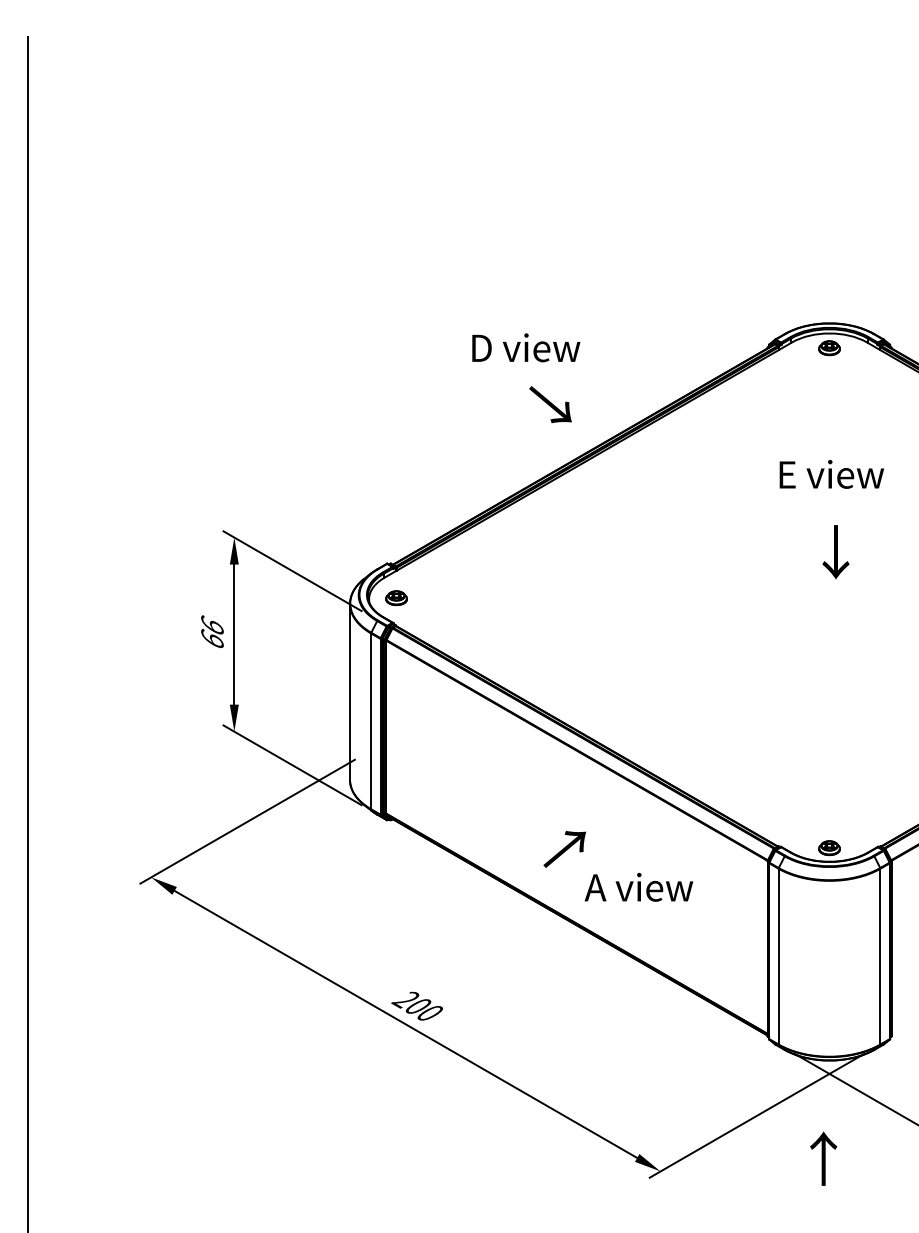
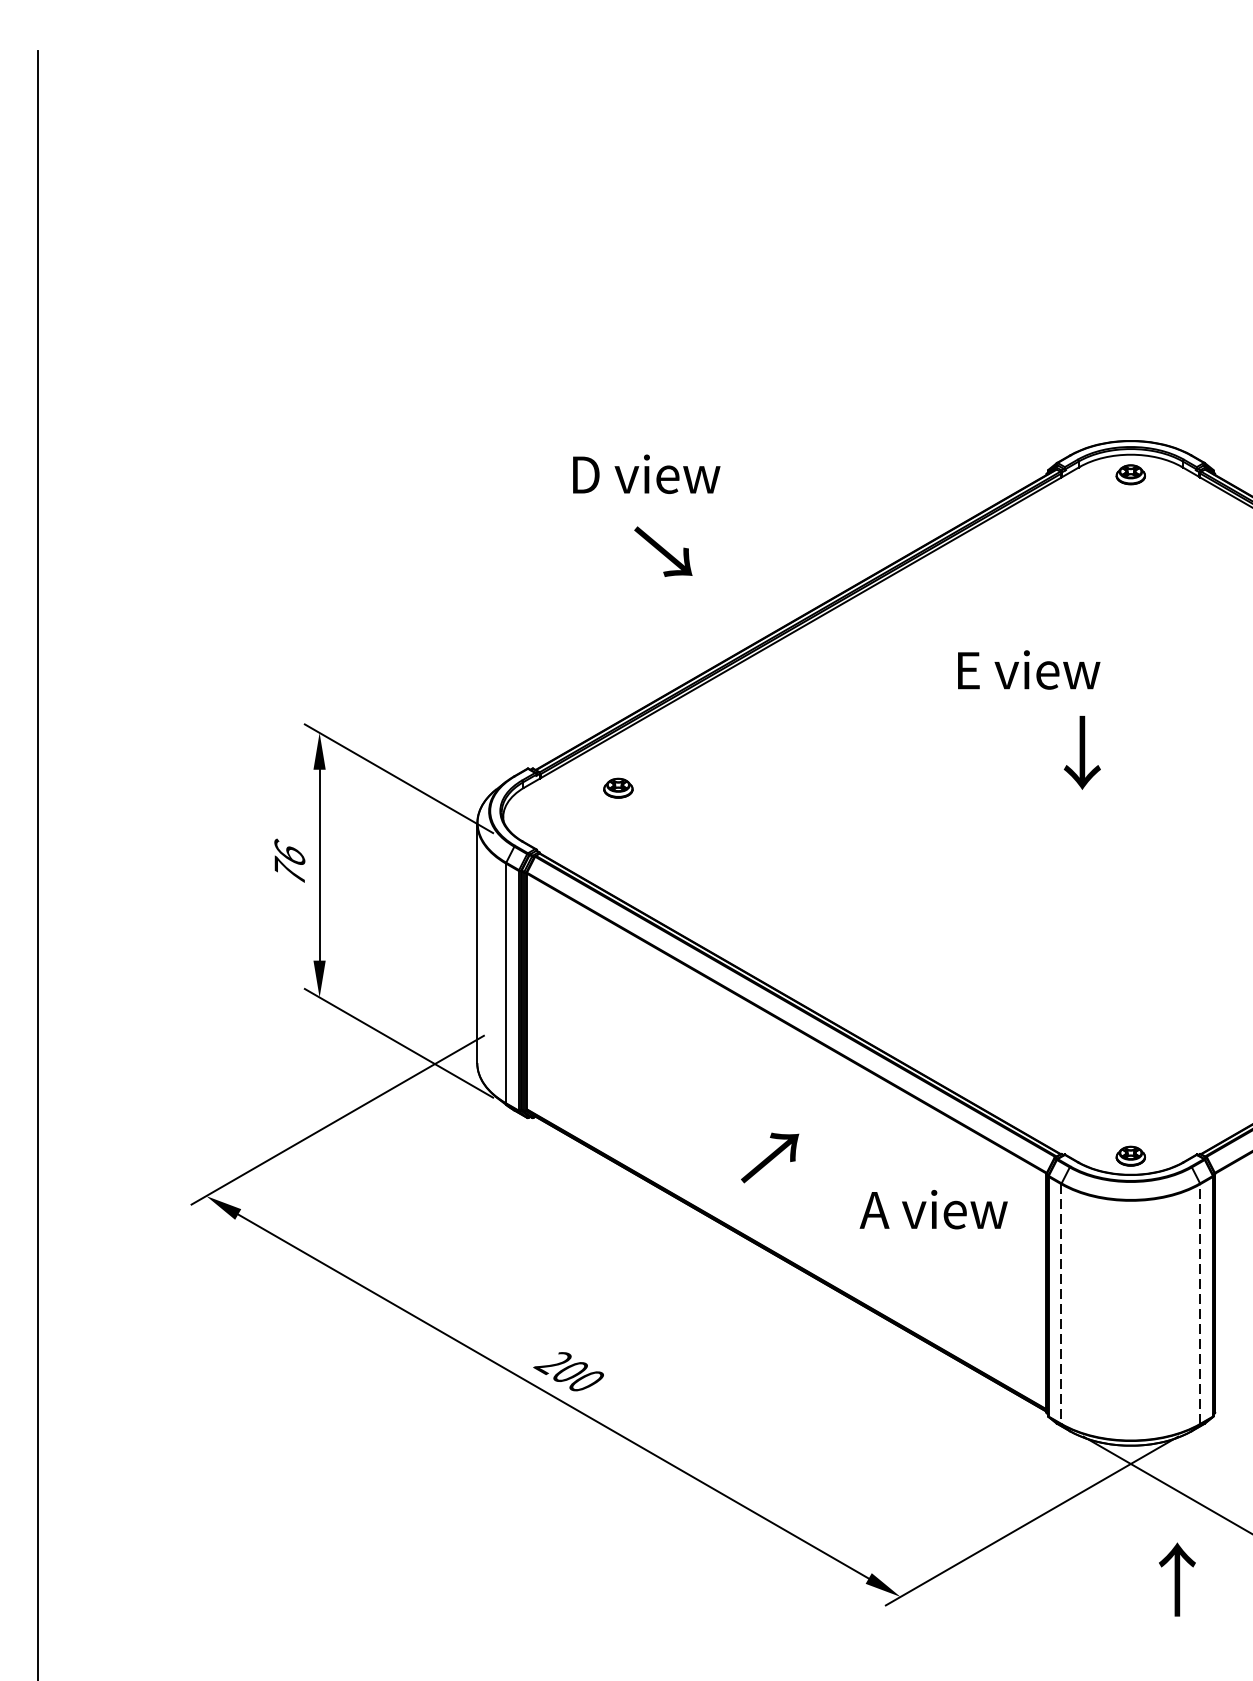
text: (526, 347) -> (646, 473), moved
text: (550, 404) -> (663, 551), moved
text: (831, 474) -> (1028, 670), moved
text: (835, 552) -> (1081, 753), moved
part: (396, 598) -> (618, 788), moved
text: (212, 637) -> (289, 869), 66 -> 76
text: (638, 886) -> (933, 1208), moved
line: (778, 956) -> (1061, 1303), solid -> dashed
line: (880, 956) -> (1200, 1303), solid -> dashed
text: (823, 1158) -> (1177, 1579), moved

